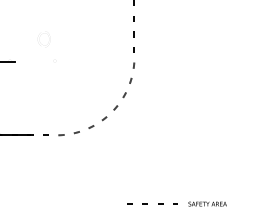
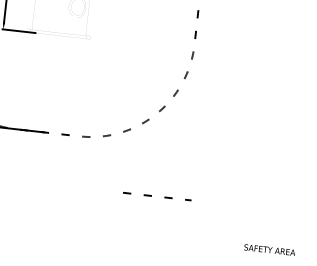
line: (147, 203) -> (150, 195), moved

